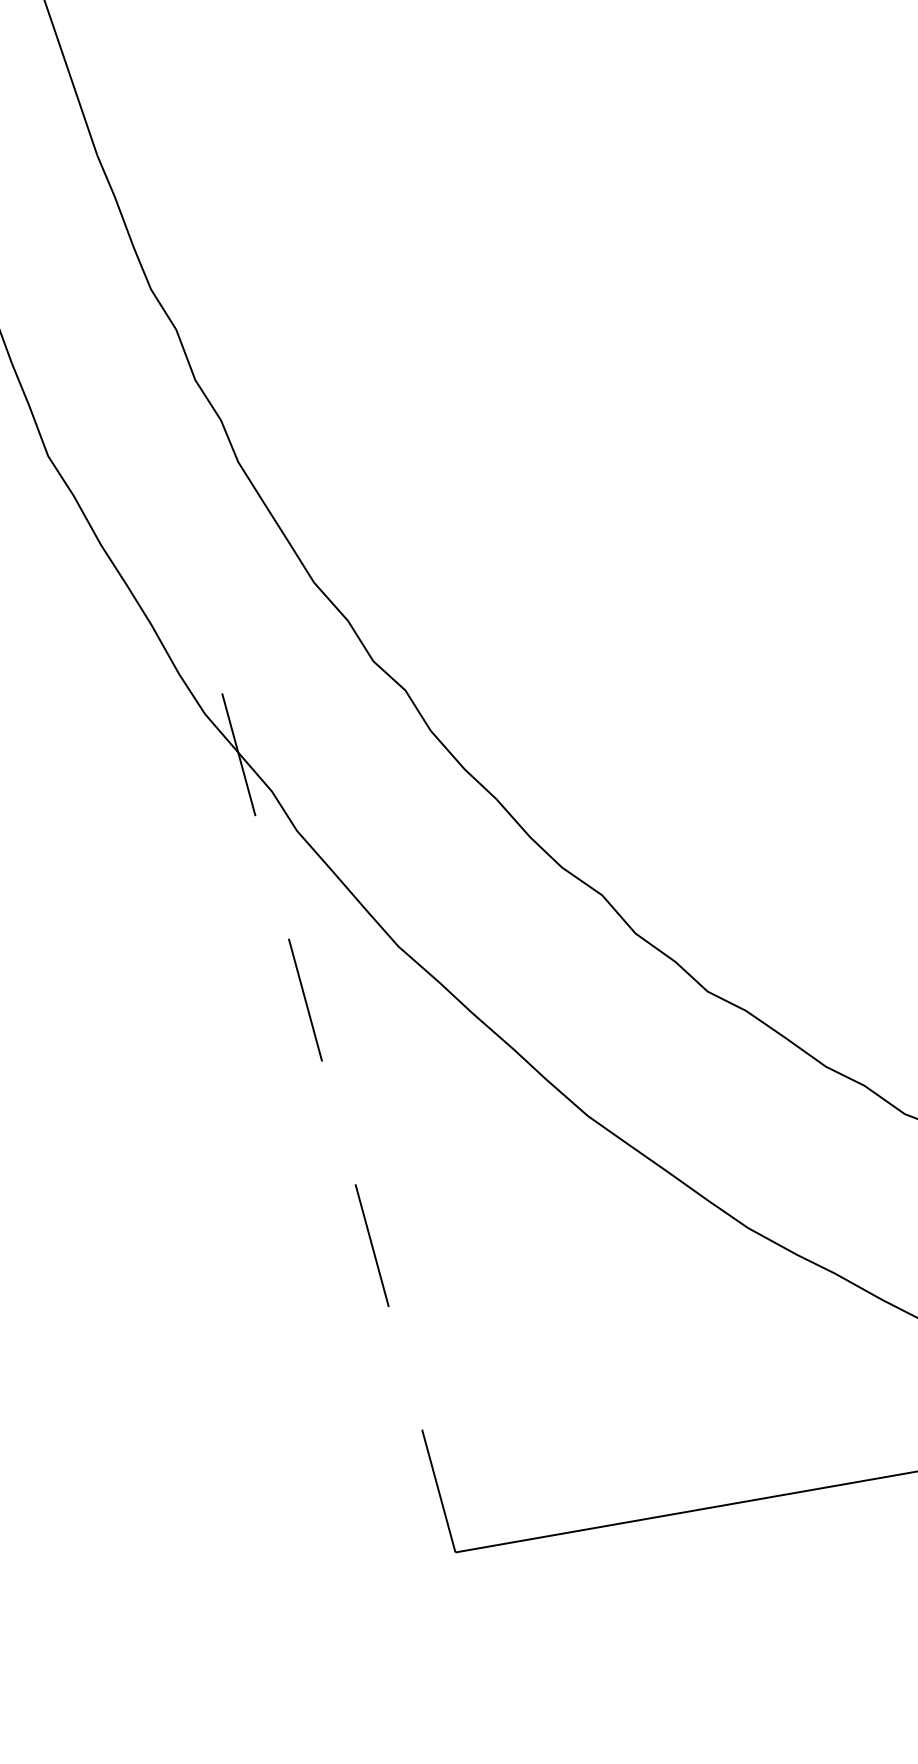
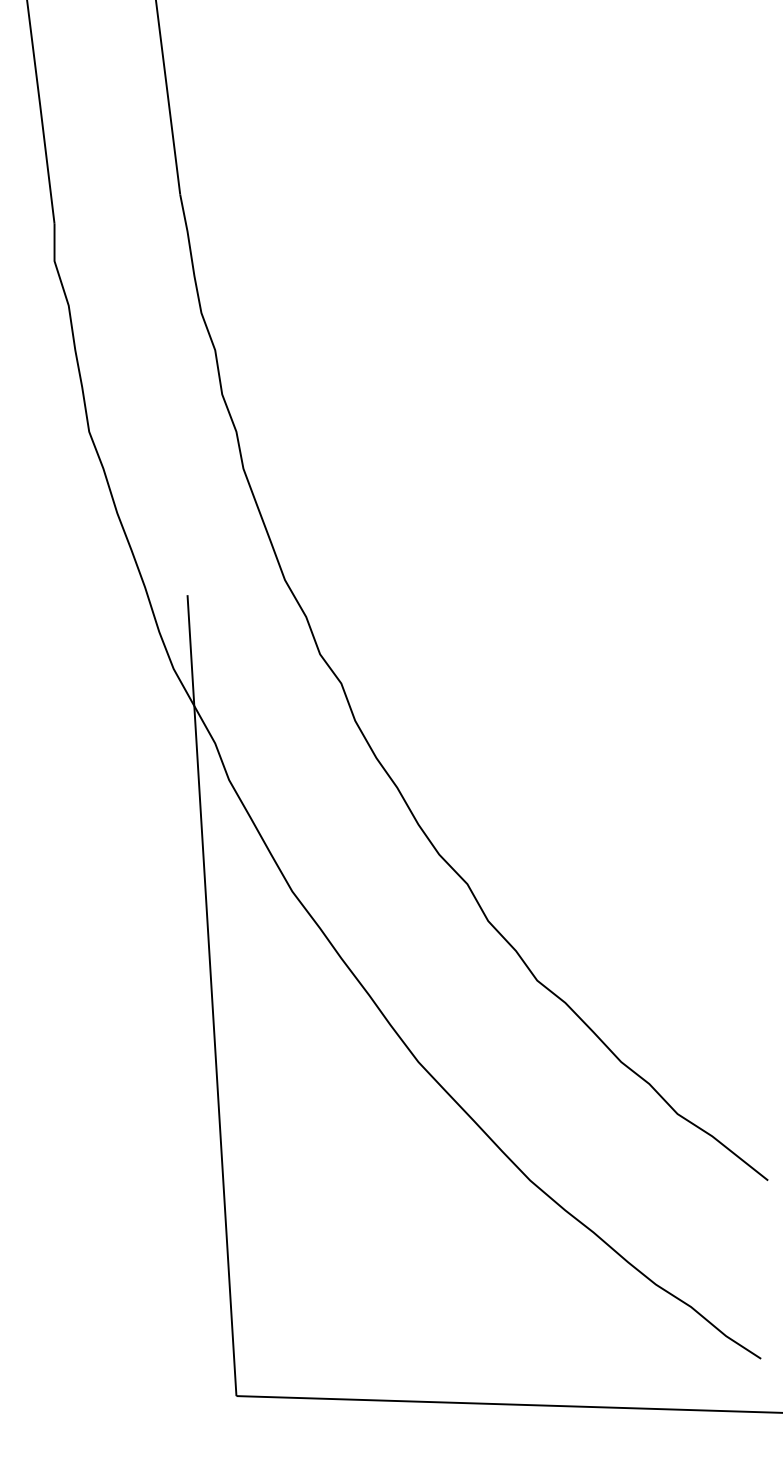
line: (328, 1088) -> (211, 995), dashed -> solid

